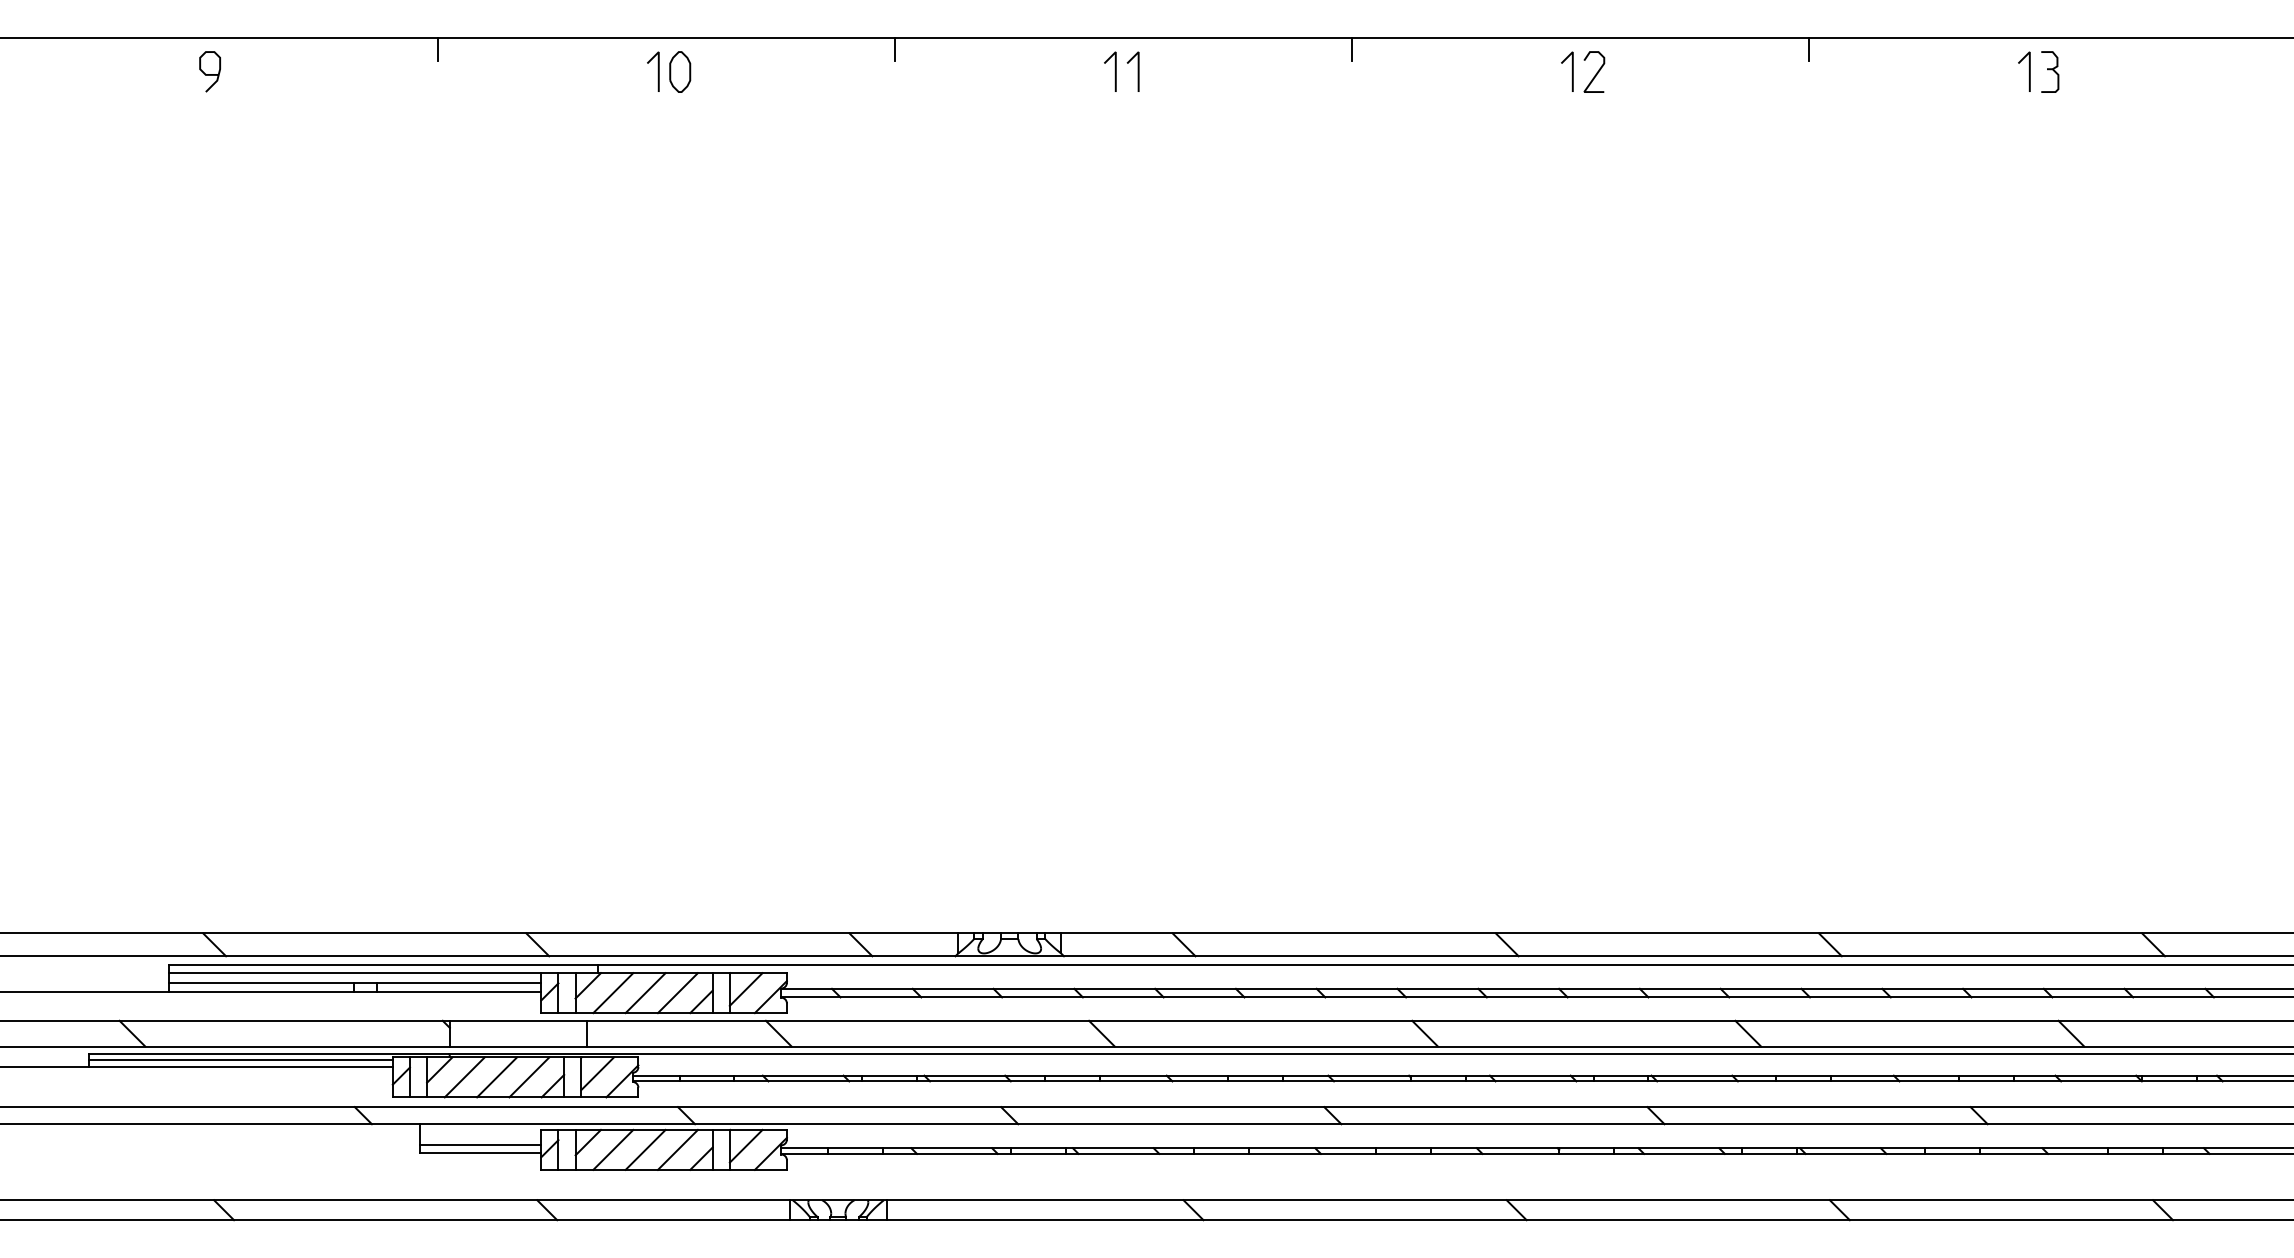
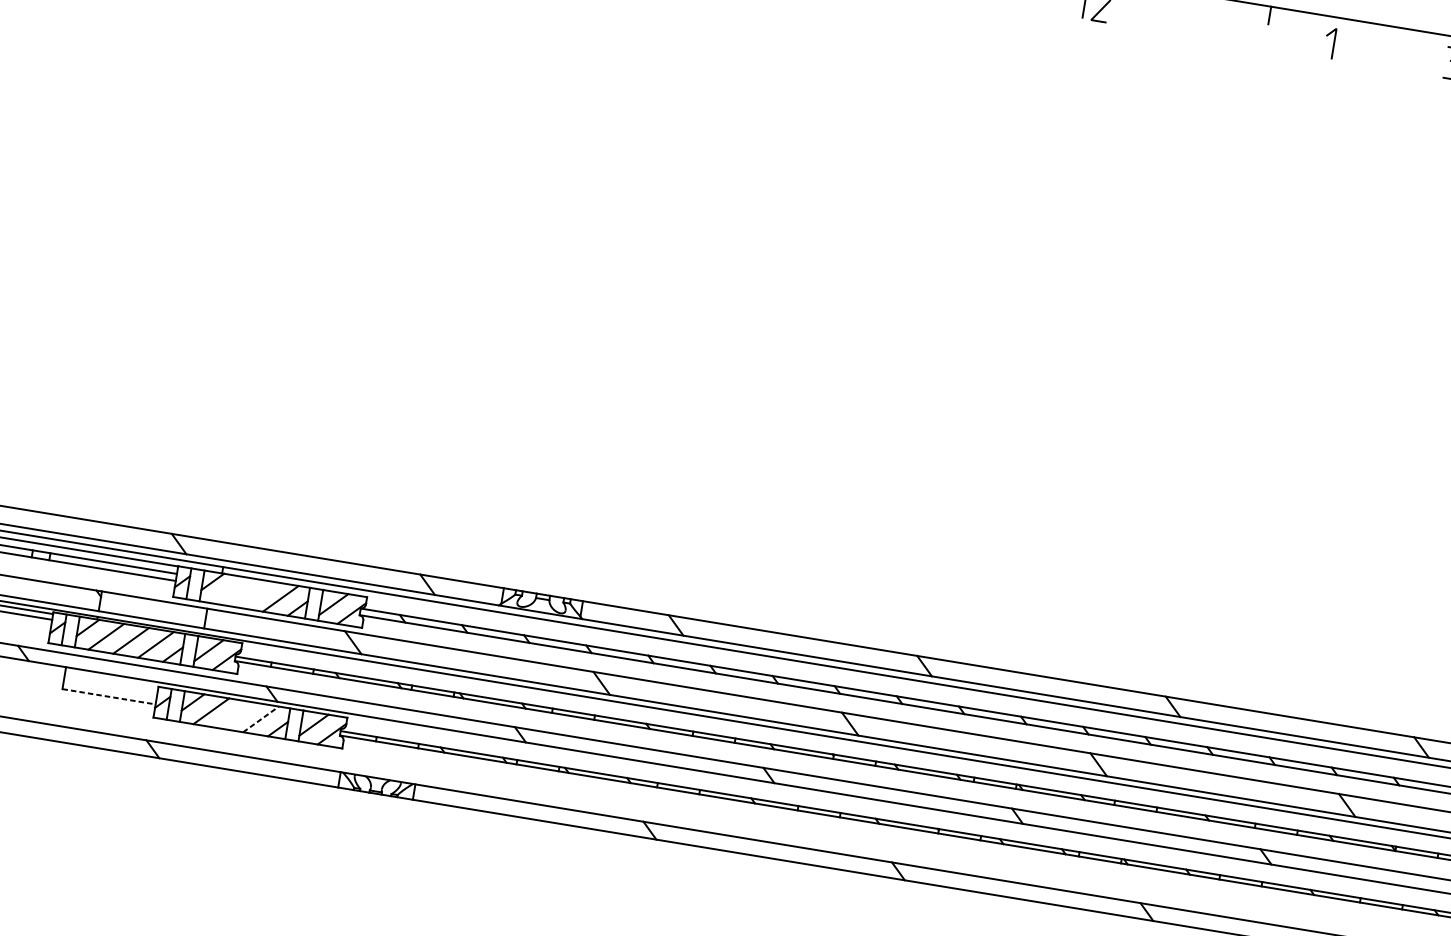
line: (2029, 71) -> (1333, 43), moved
line: (613, 993) -> (231, 591), removed
line: (645, 993) -> (255, 595), removed
line: (480, 1145) -> (109, 691), removed
line: (645, 1149) -> (236, 715), removed
line: (678, 1149) -> (261, 719), solid -> dashed
line: (480, 1152) -> (108, 696), solid -> dashed

